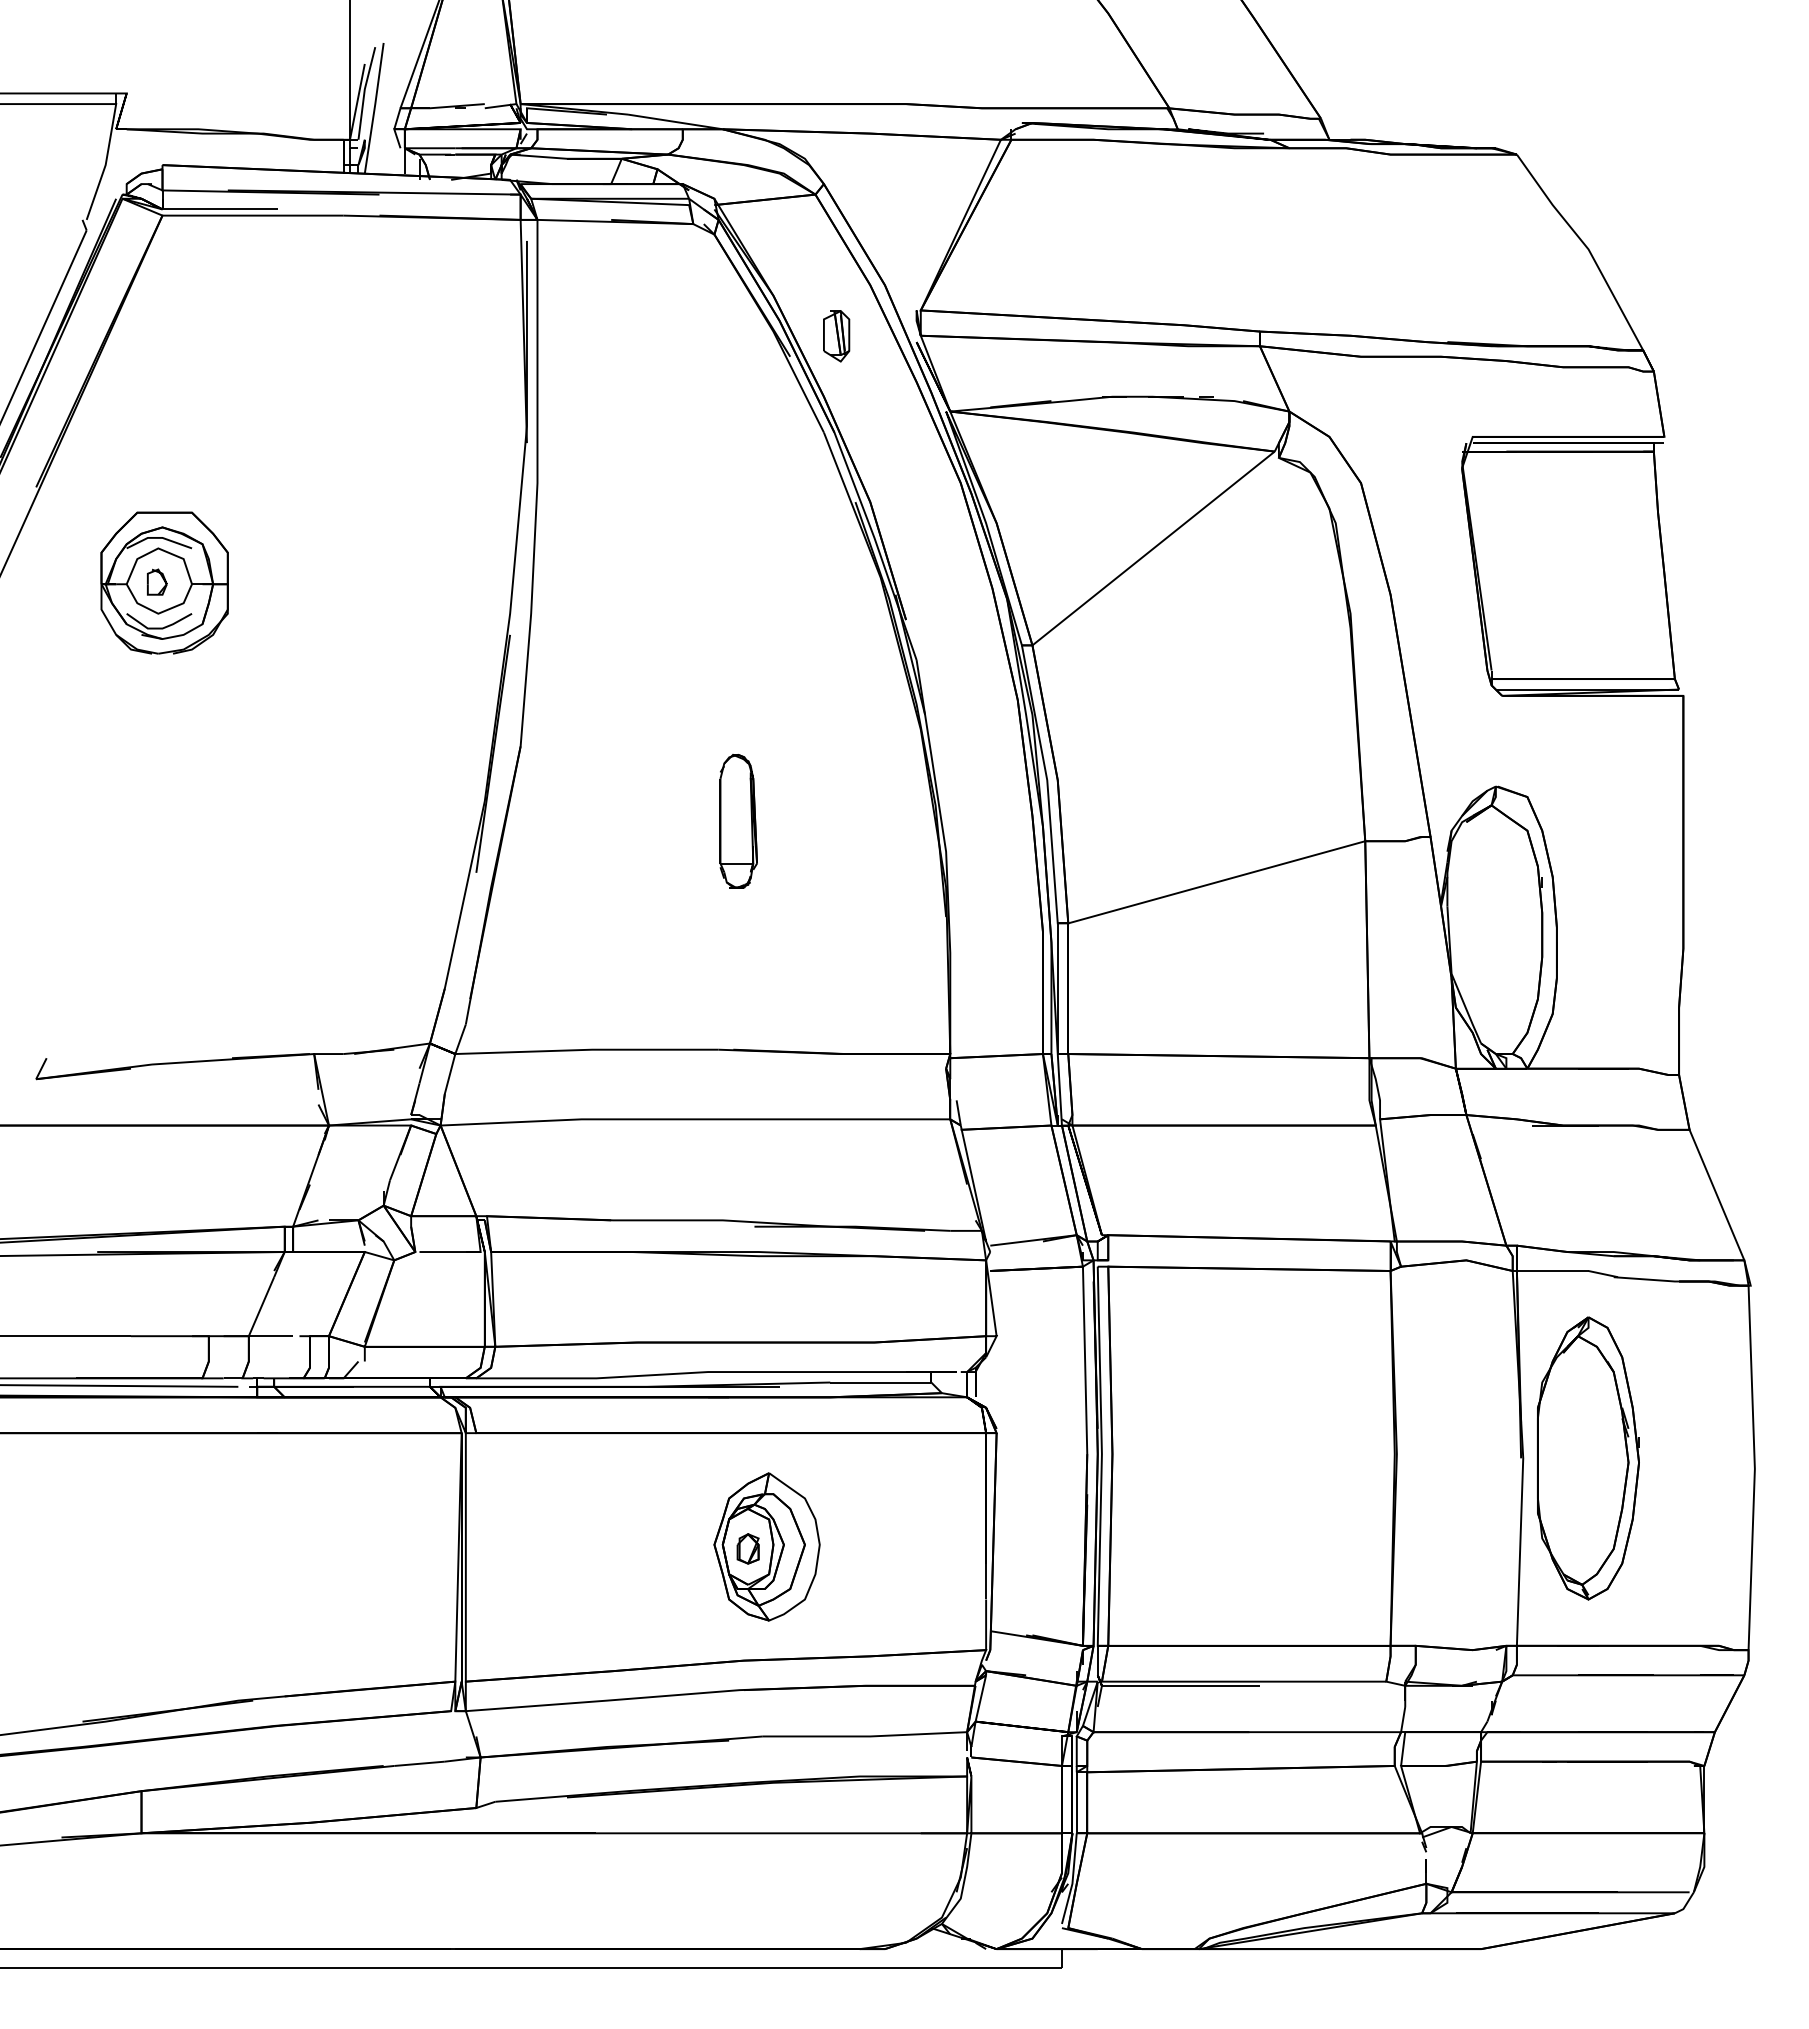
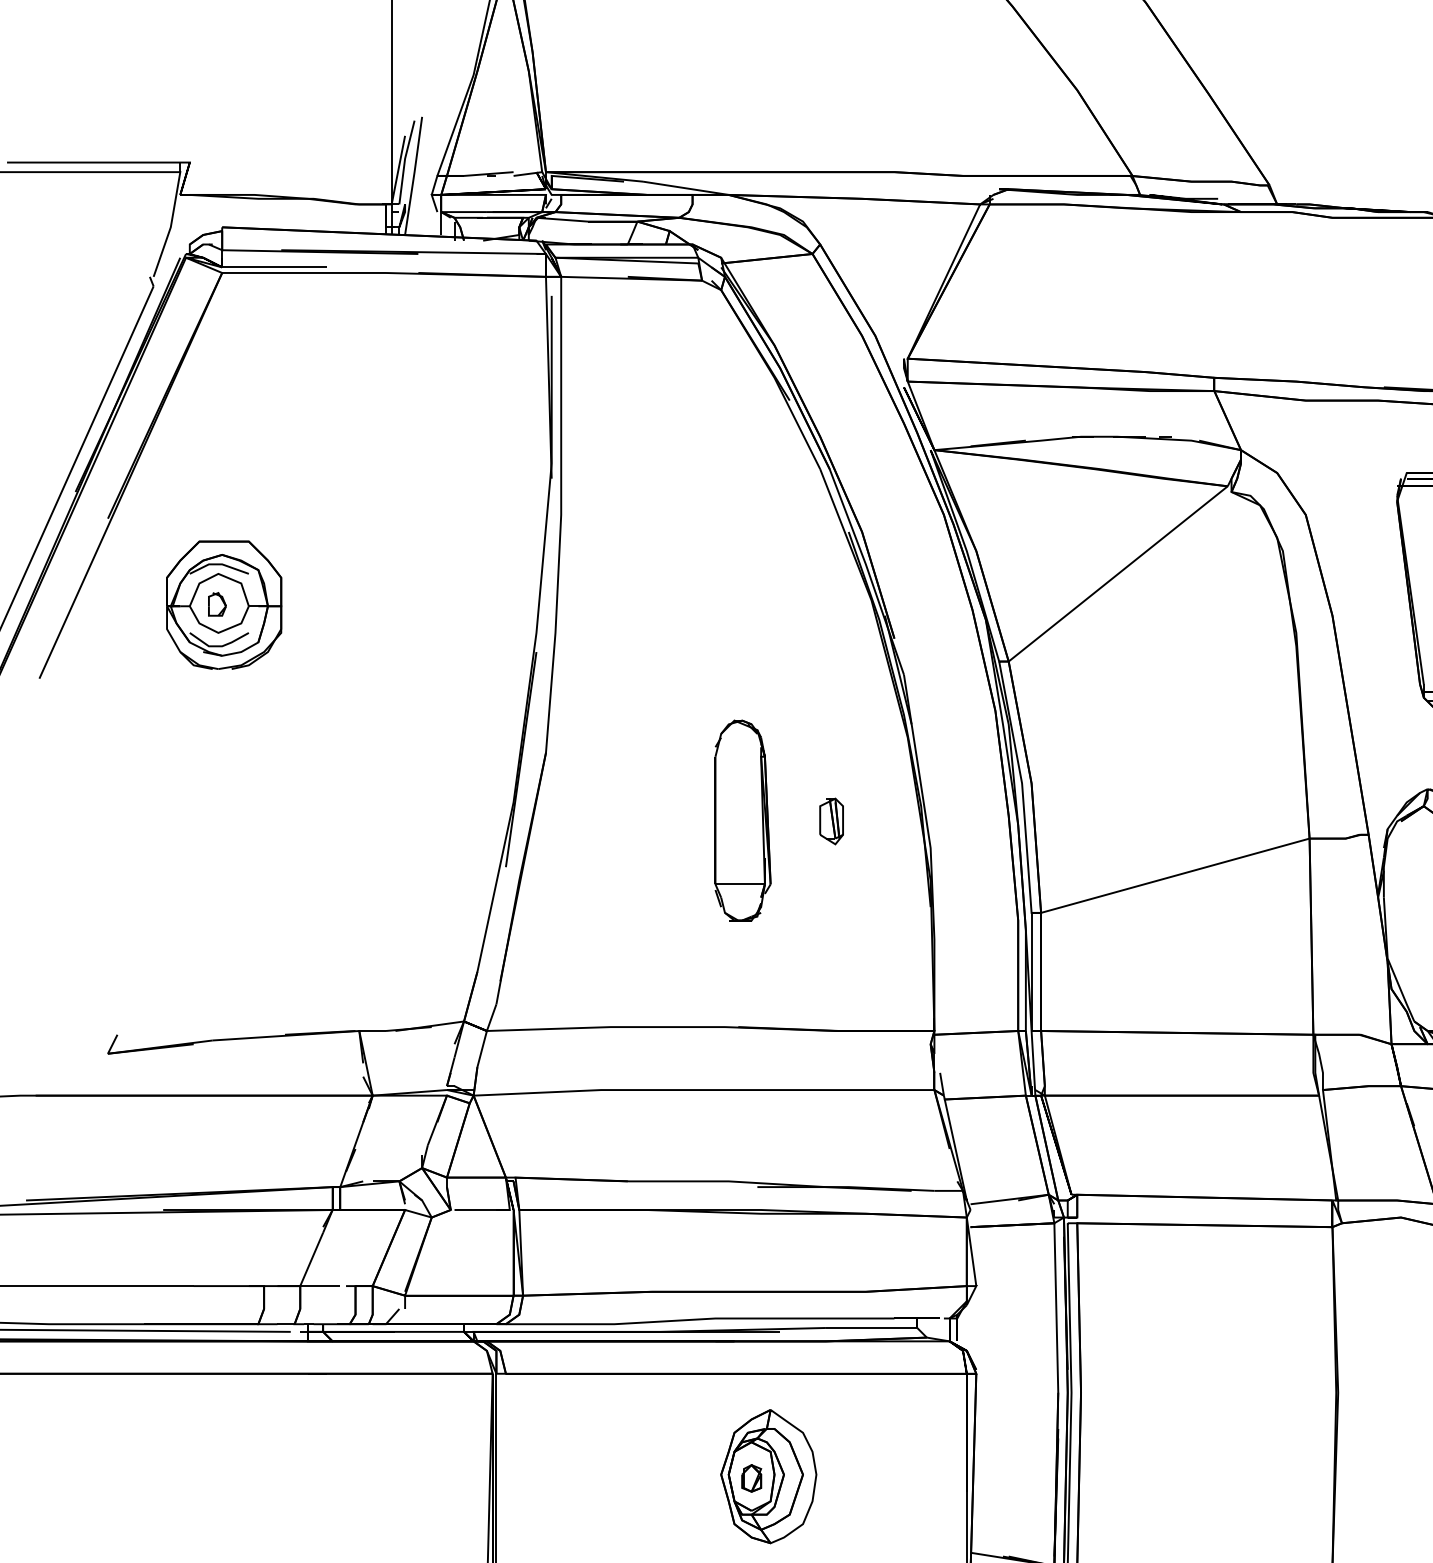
part: (836, 336) -> (831, 821), moved
part: (738, 820) -> (742, 819), size x1.67

